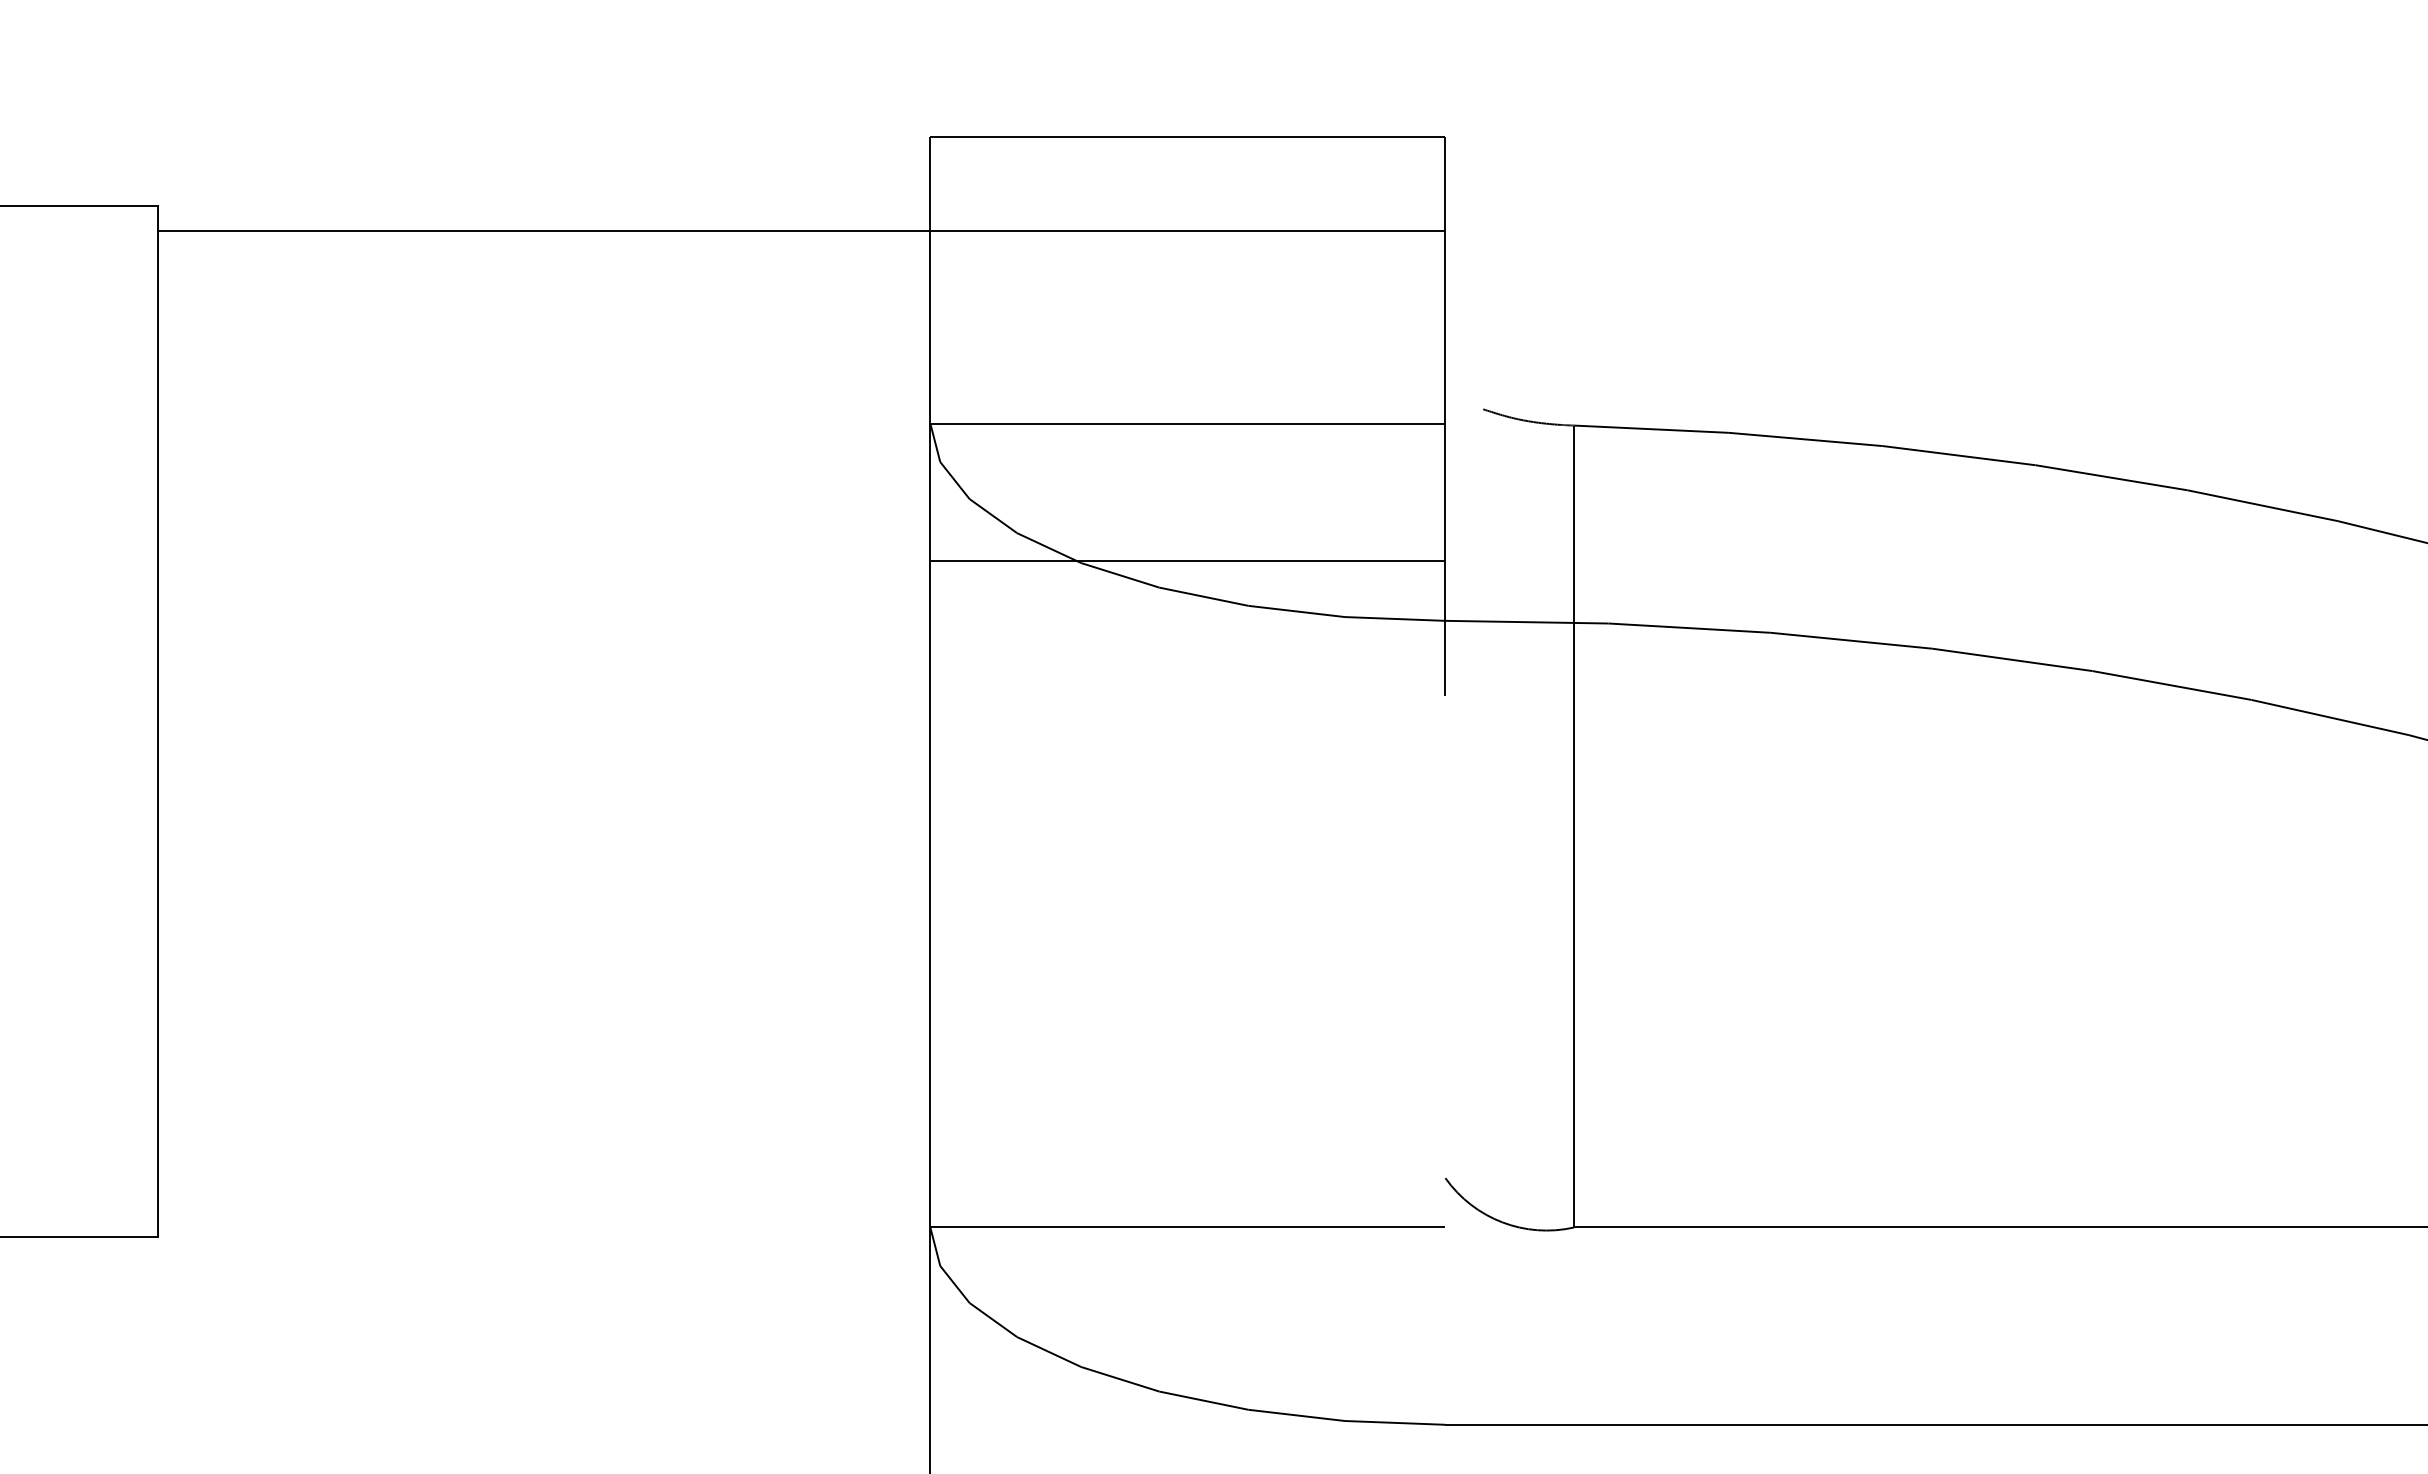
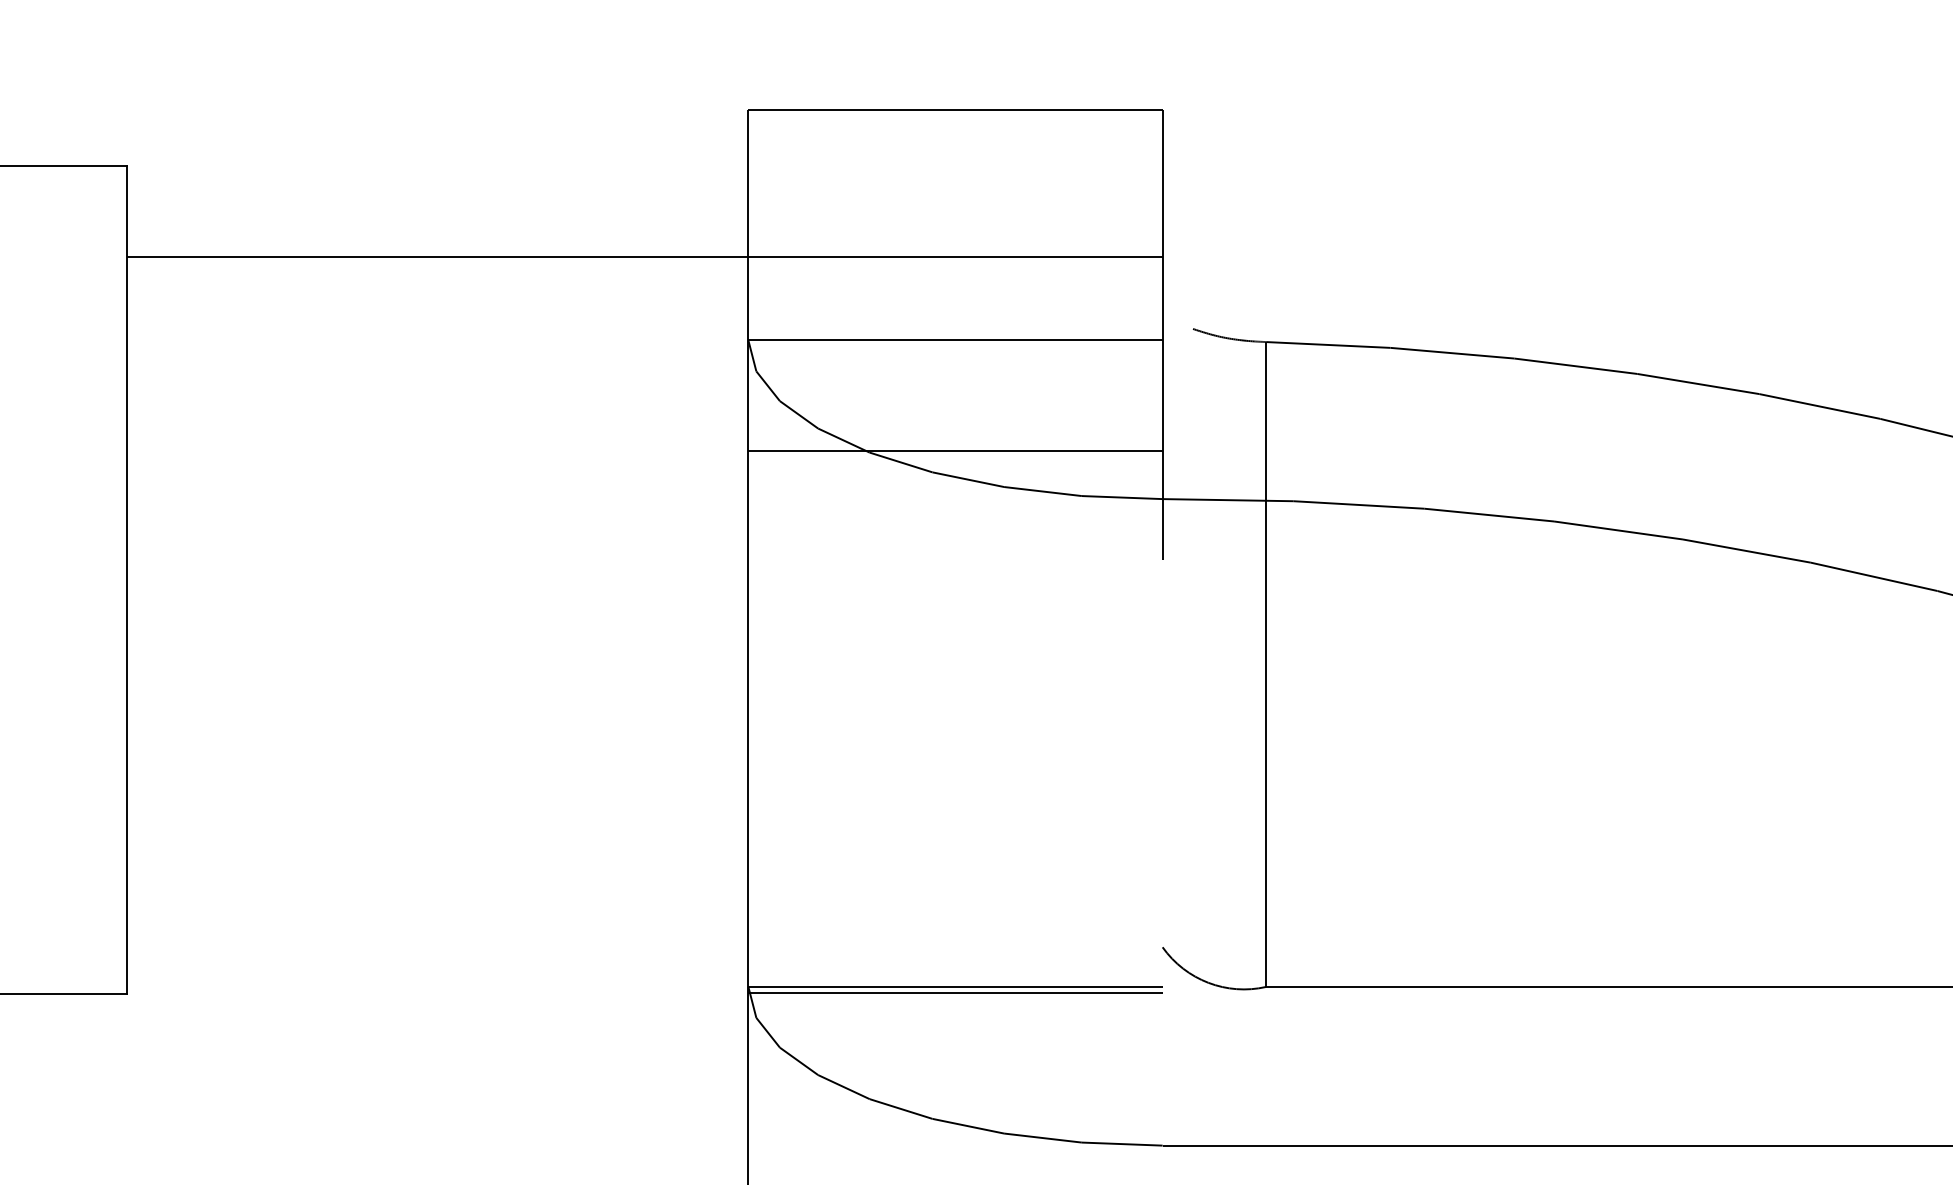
line: (801, 231) -> (644, 257), moved
line: (1187, 1235) -> (955, 993), added

